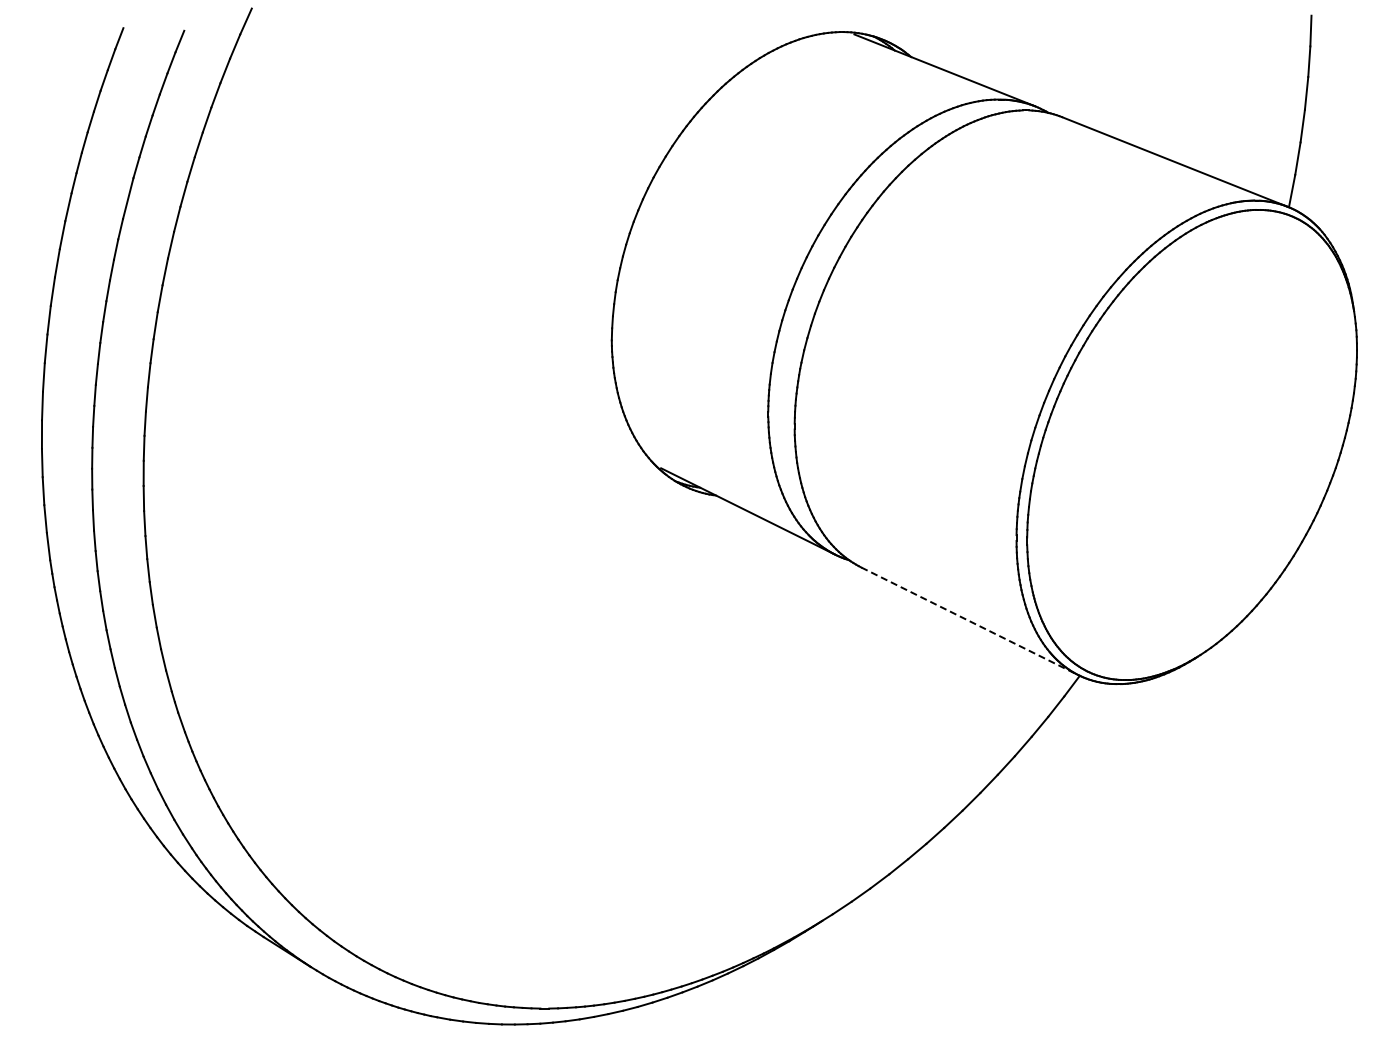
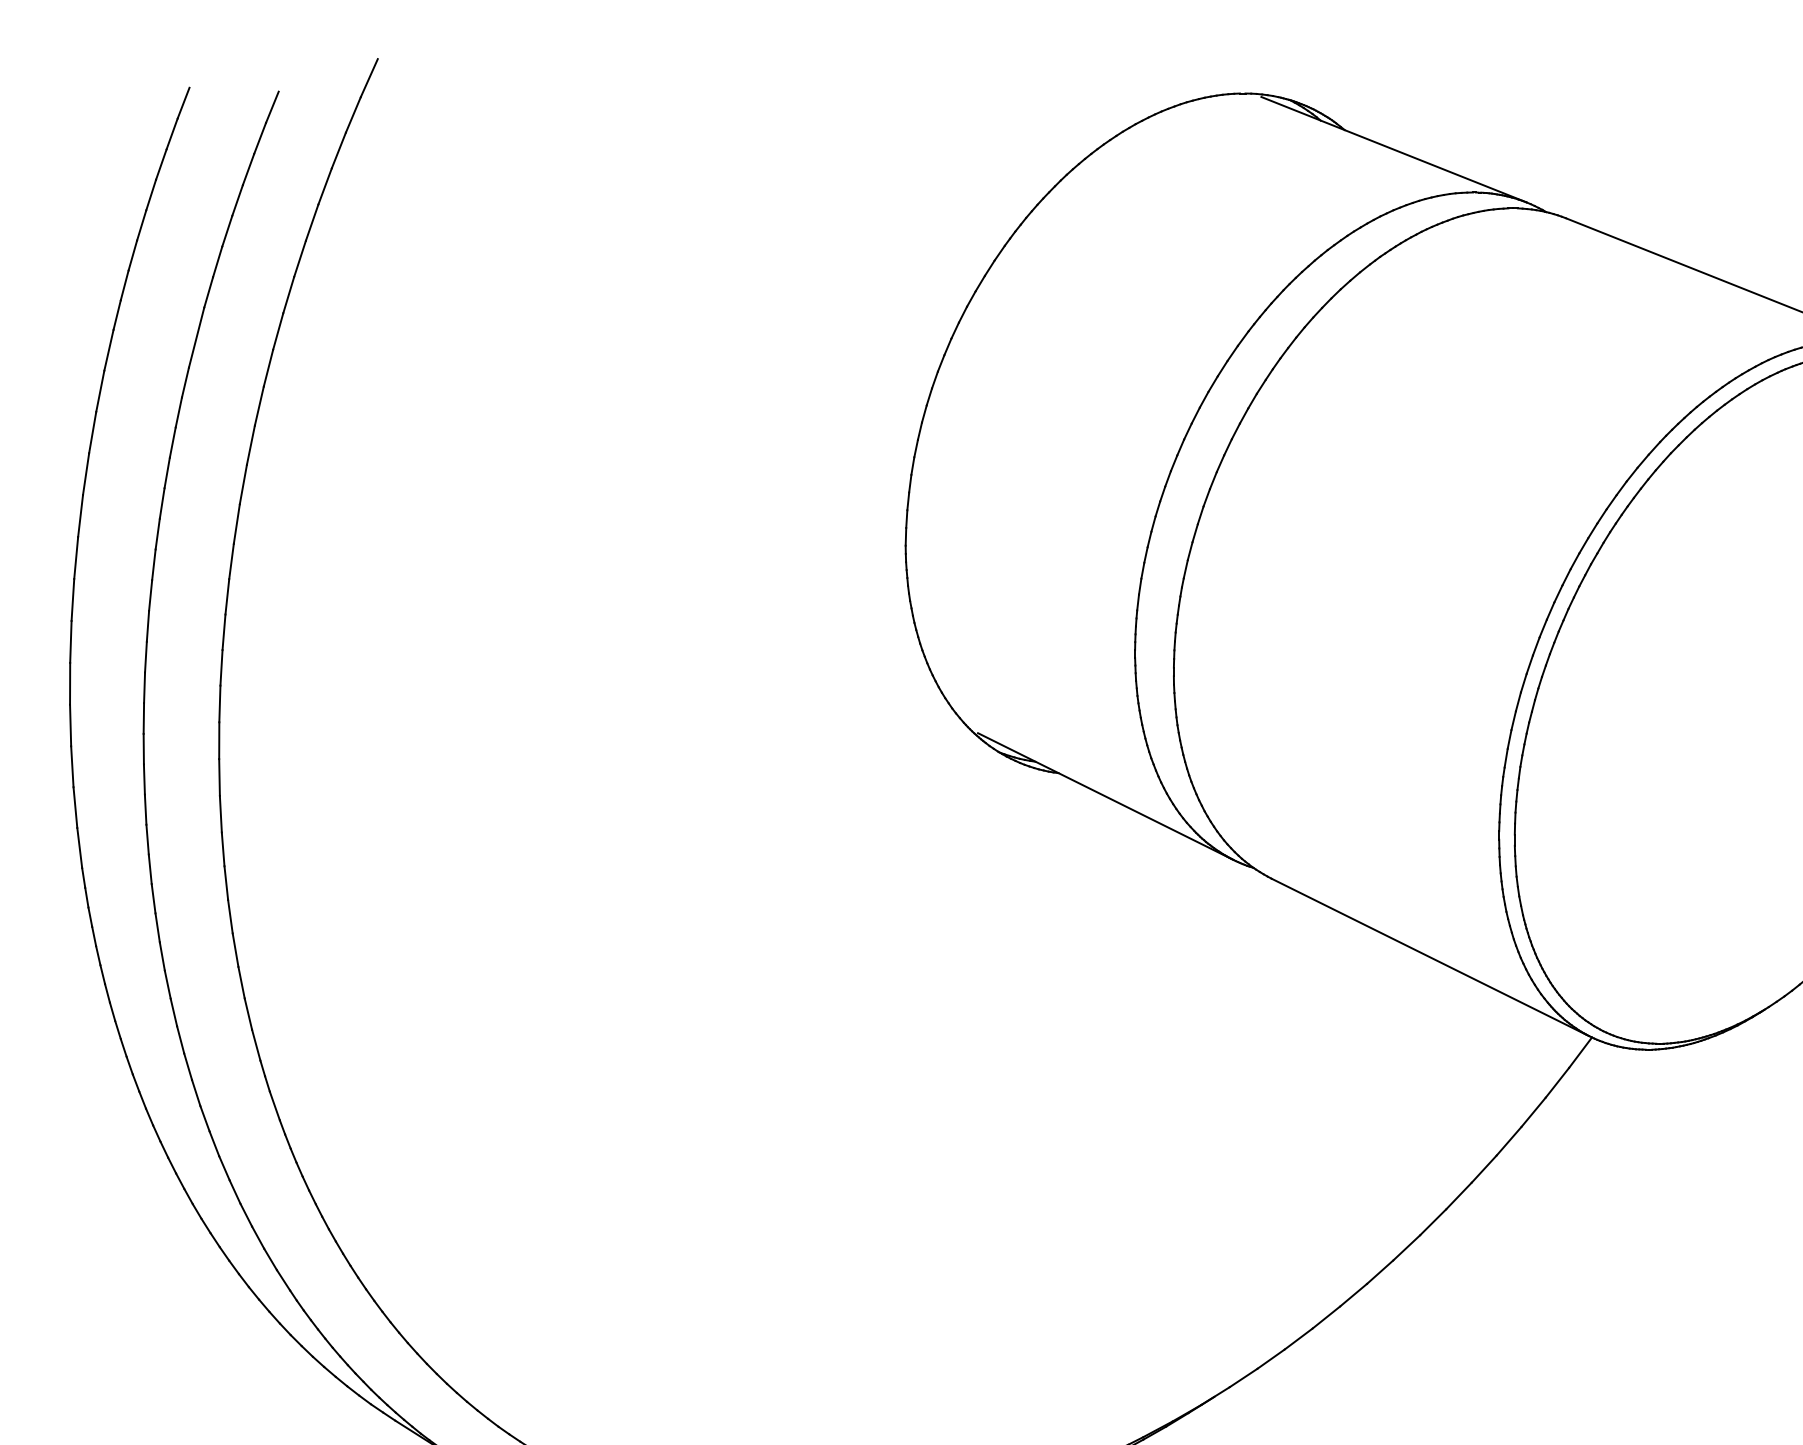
line: (969, 621) -> (1430, 957), dashed -> solid

